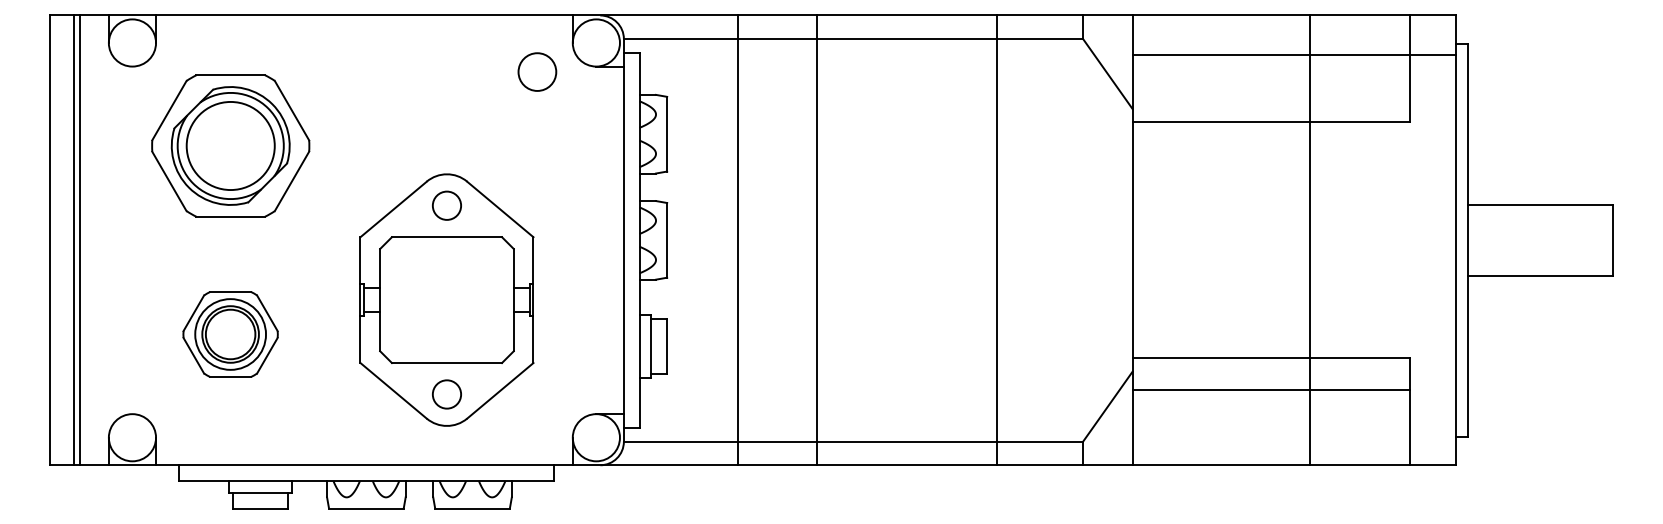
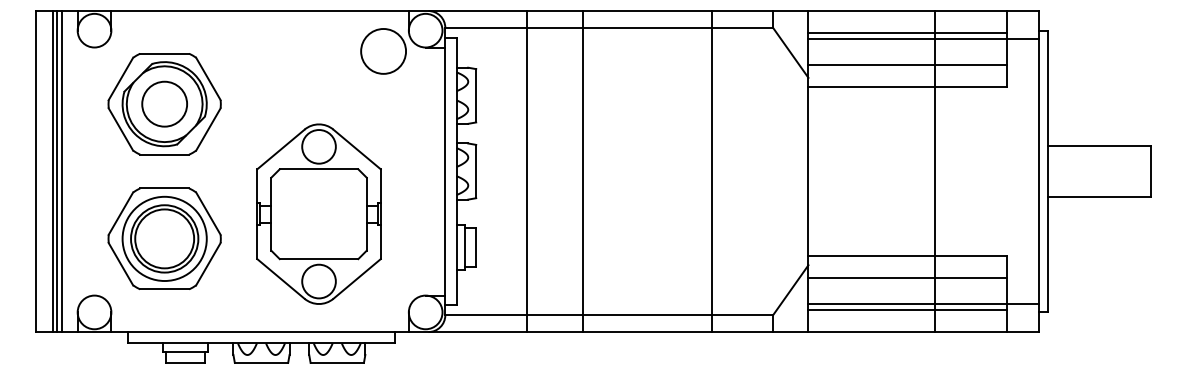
line: (1271, 46) -> (907, 33), added
circle: (537, 72) -> (383, 51), size x1.67
line: (1271, 90) -> (907, 64), added
circle: (230, 145) -> (164, 103), size x0.71
circle: (446, 205) -> (318, 146), size x1.67
line: (87, 240) -> (62, 171), added
part: (230, 334) -> (164, 238), size x1.67
circle: (446, 394) -> (318, 281), size x1.67
line: (1293, 426) -> (923, 304), added
line: (1271, 433) -> (907, 309), added

